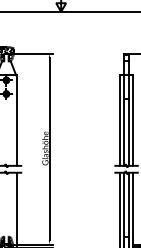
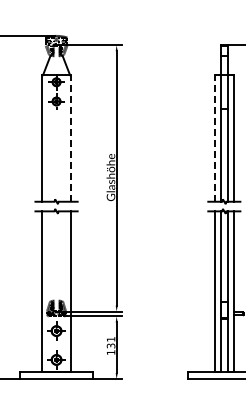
line: (17, 119) -> (71, 137), solid -> dashed
line: (119, 119) -> (214, 137), solid -> dashed

